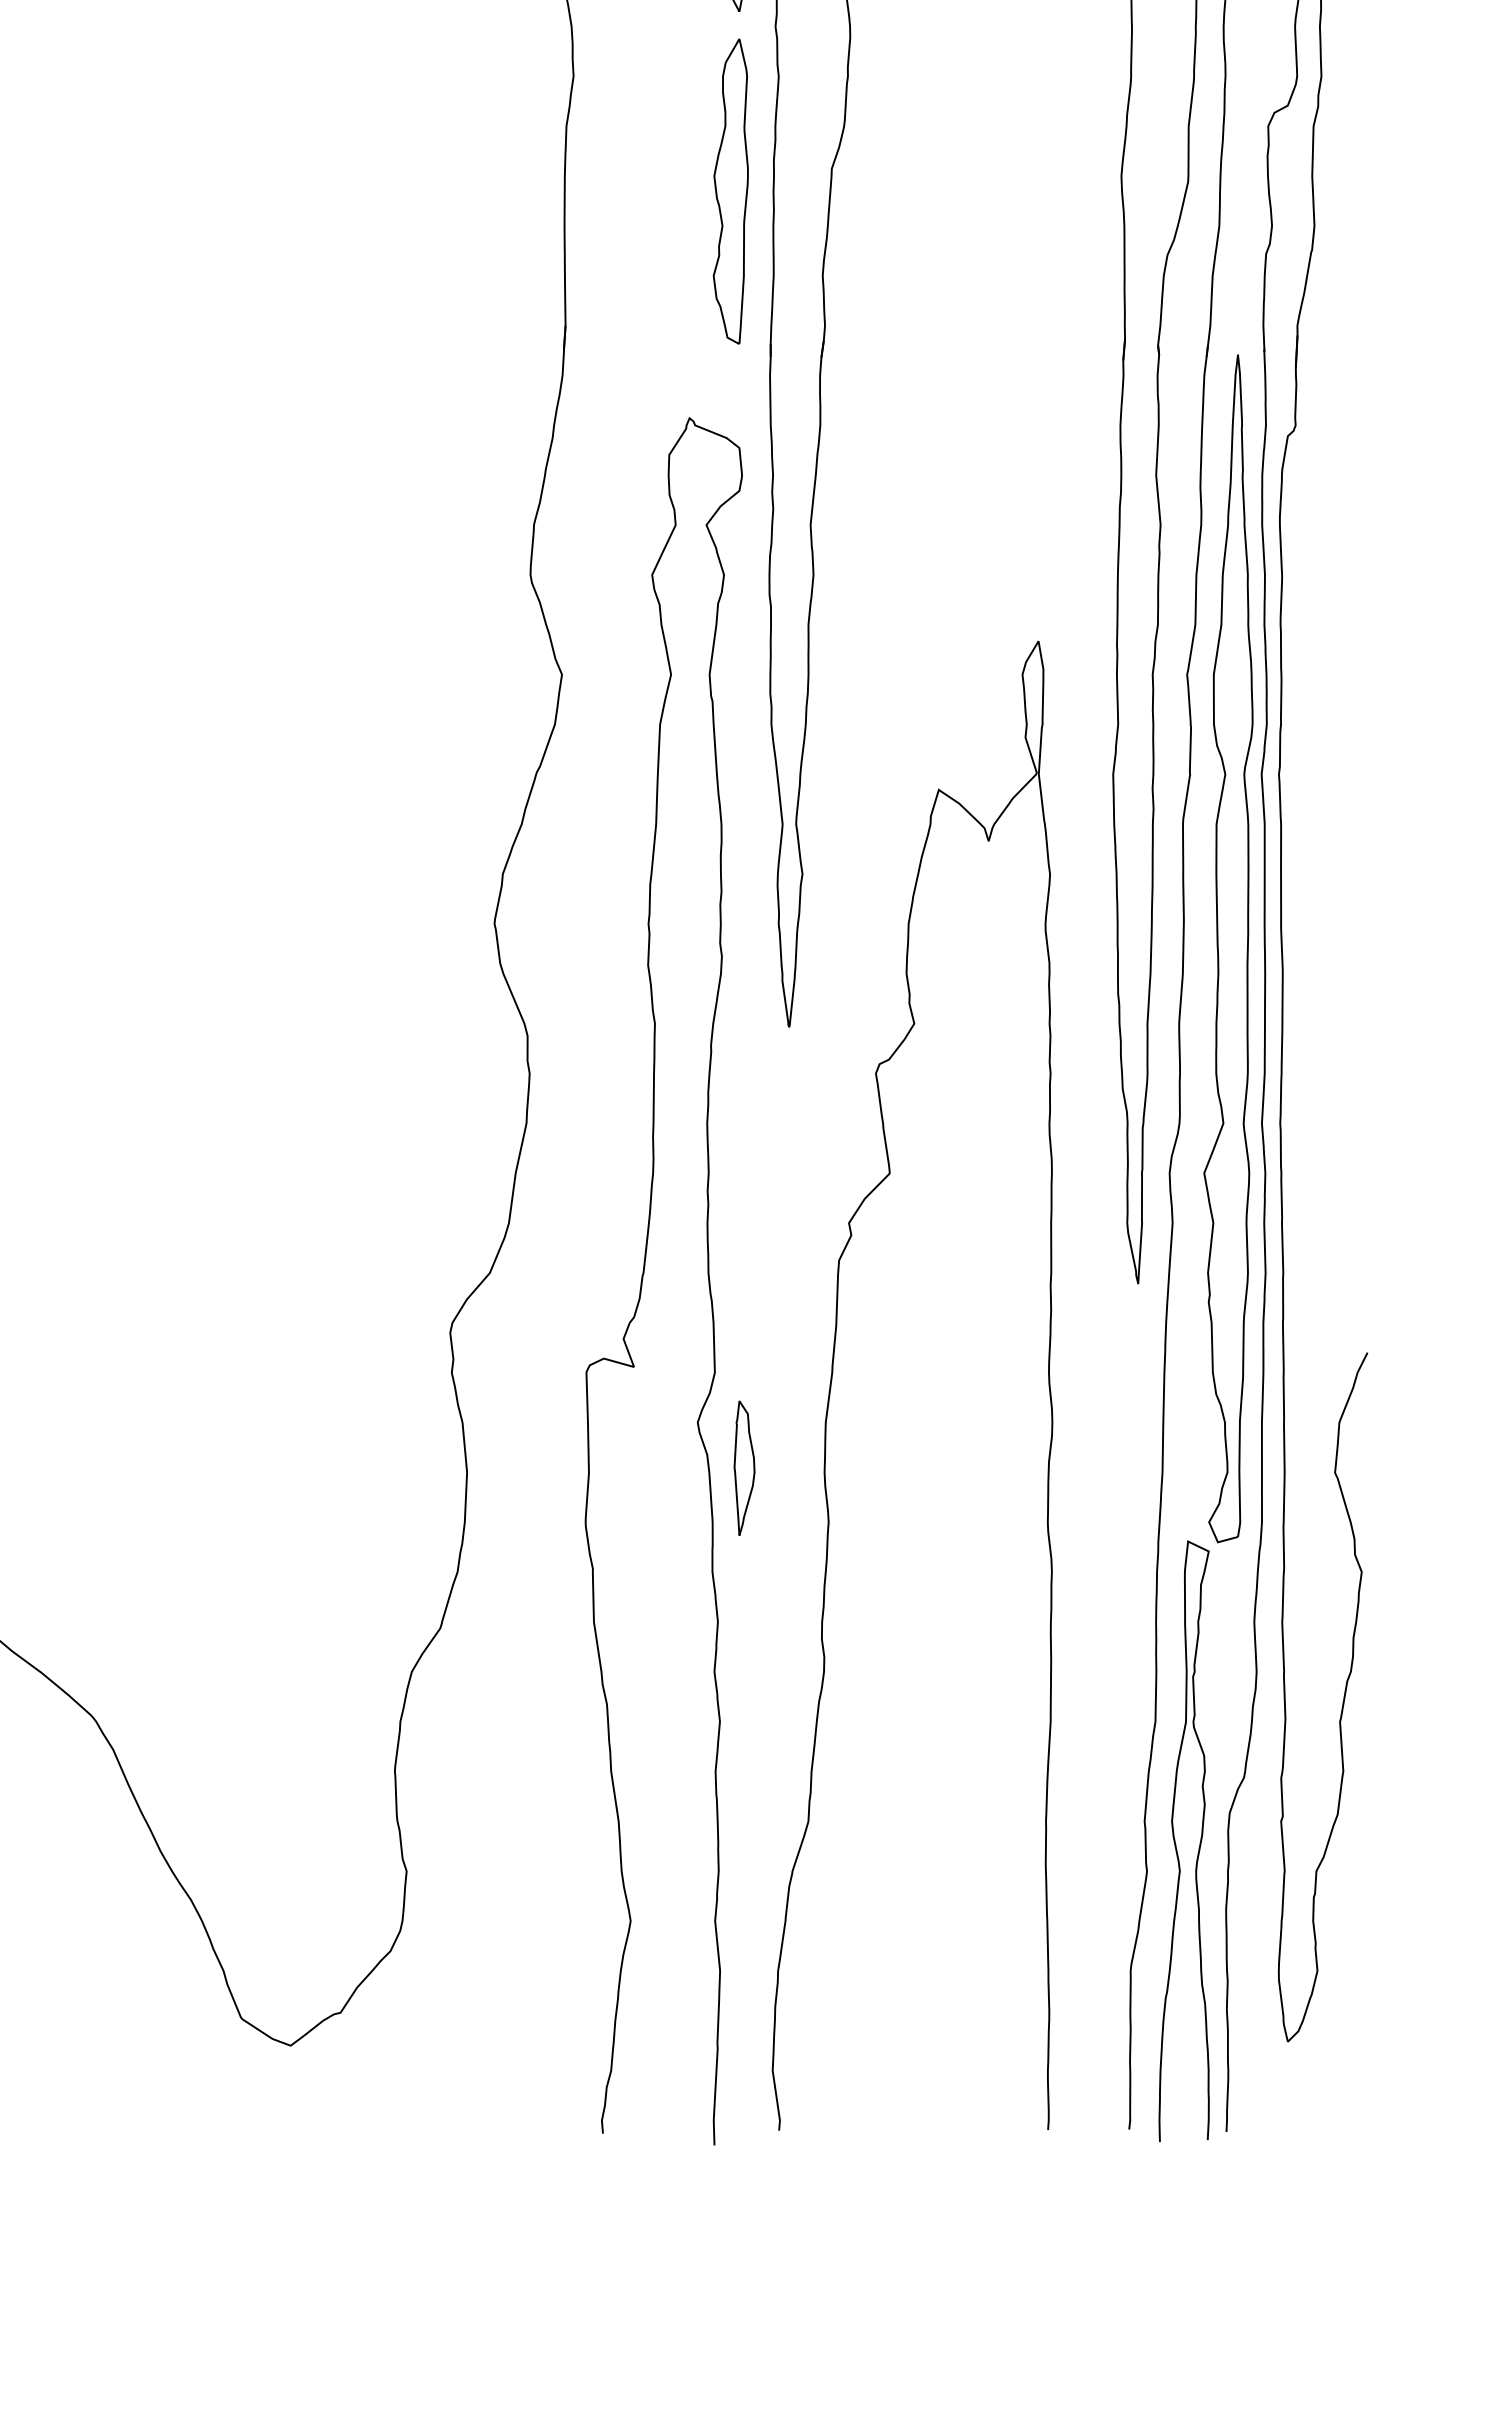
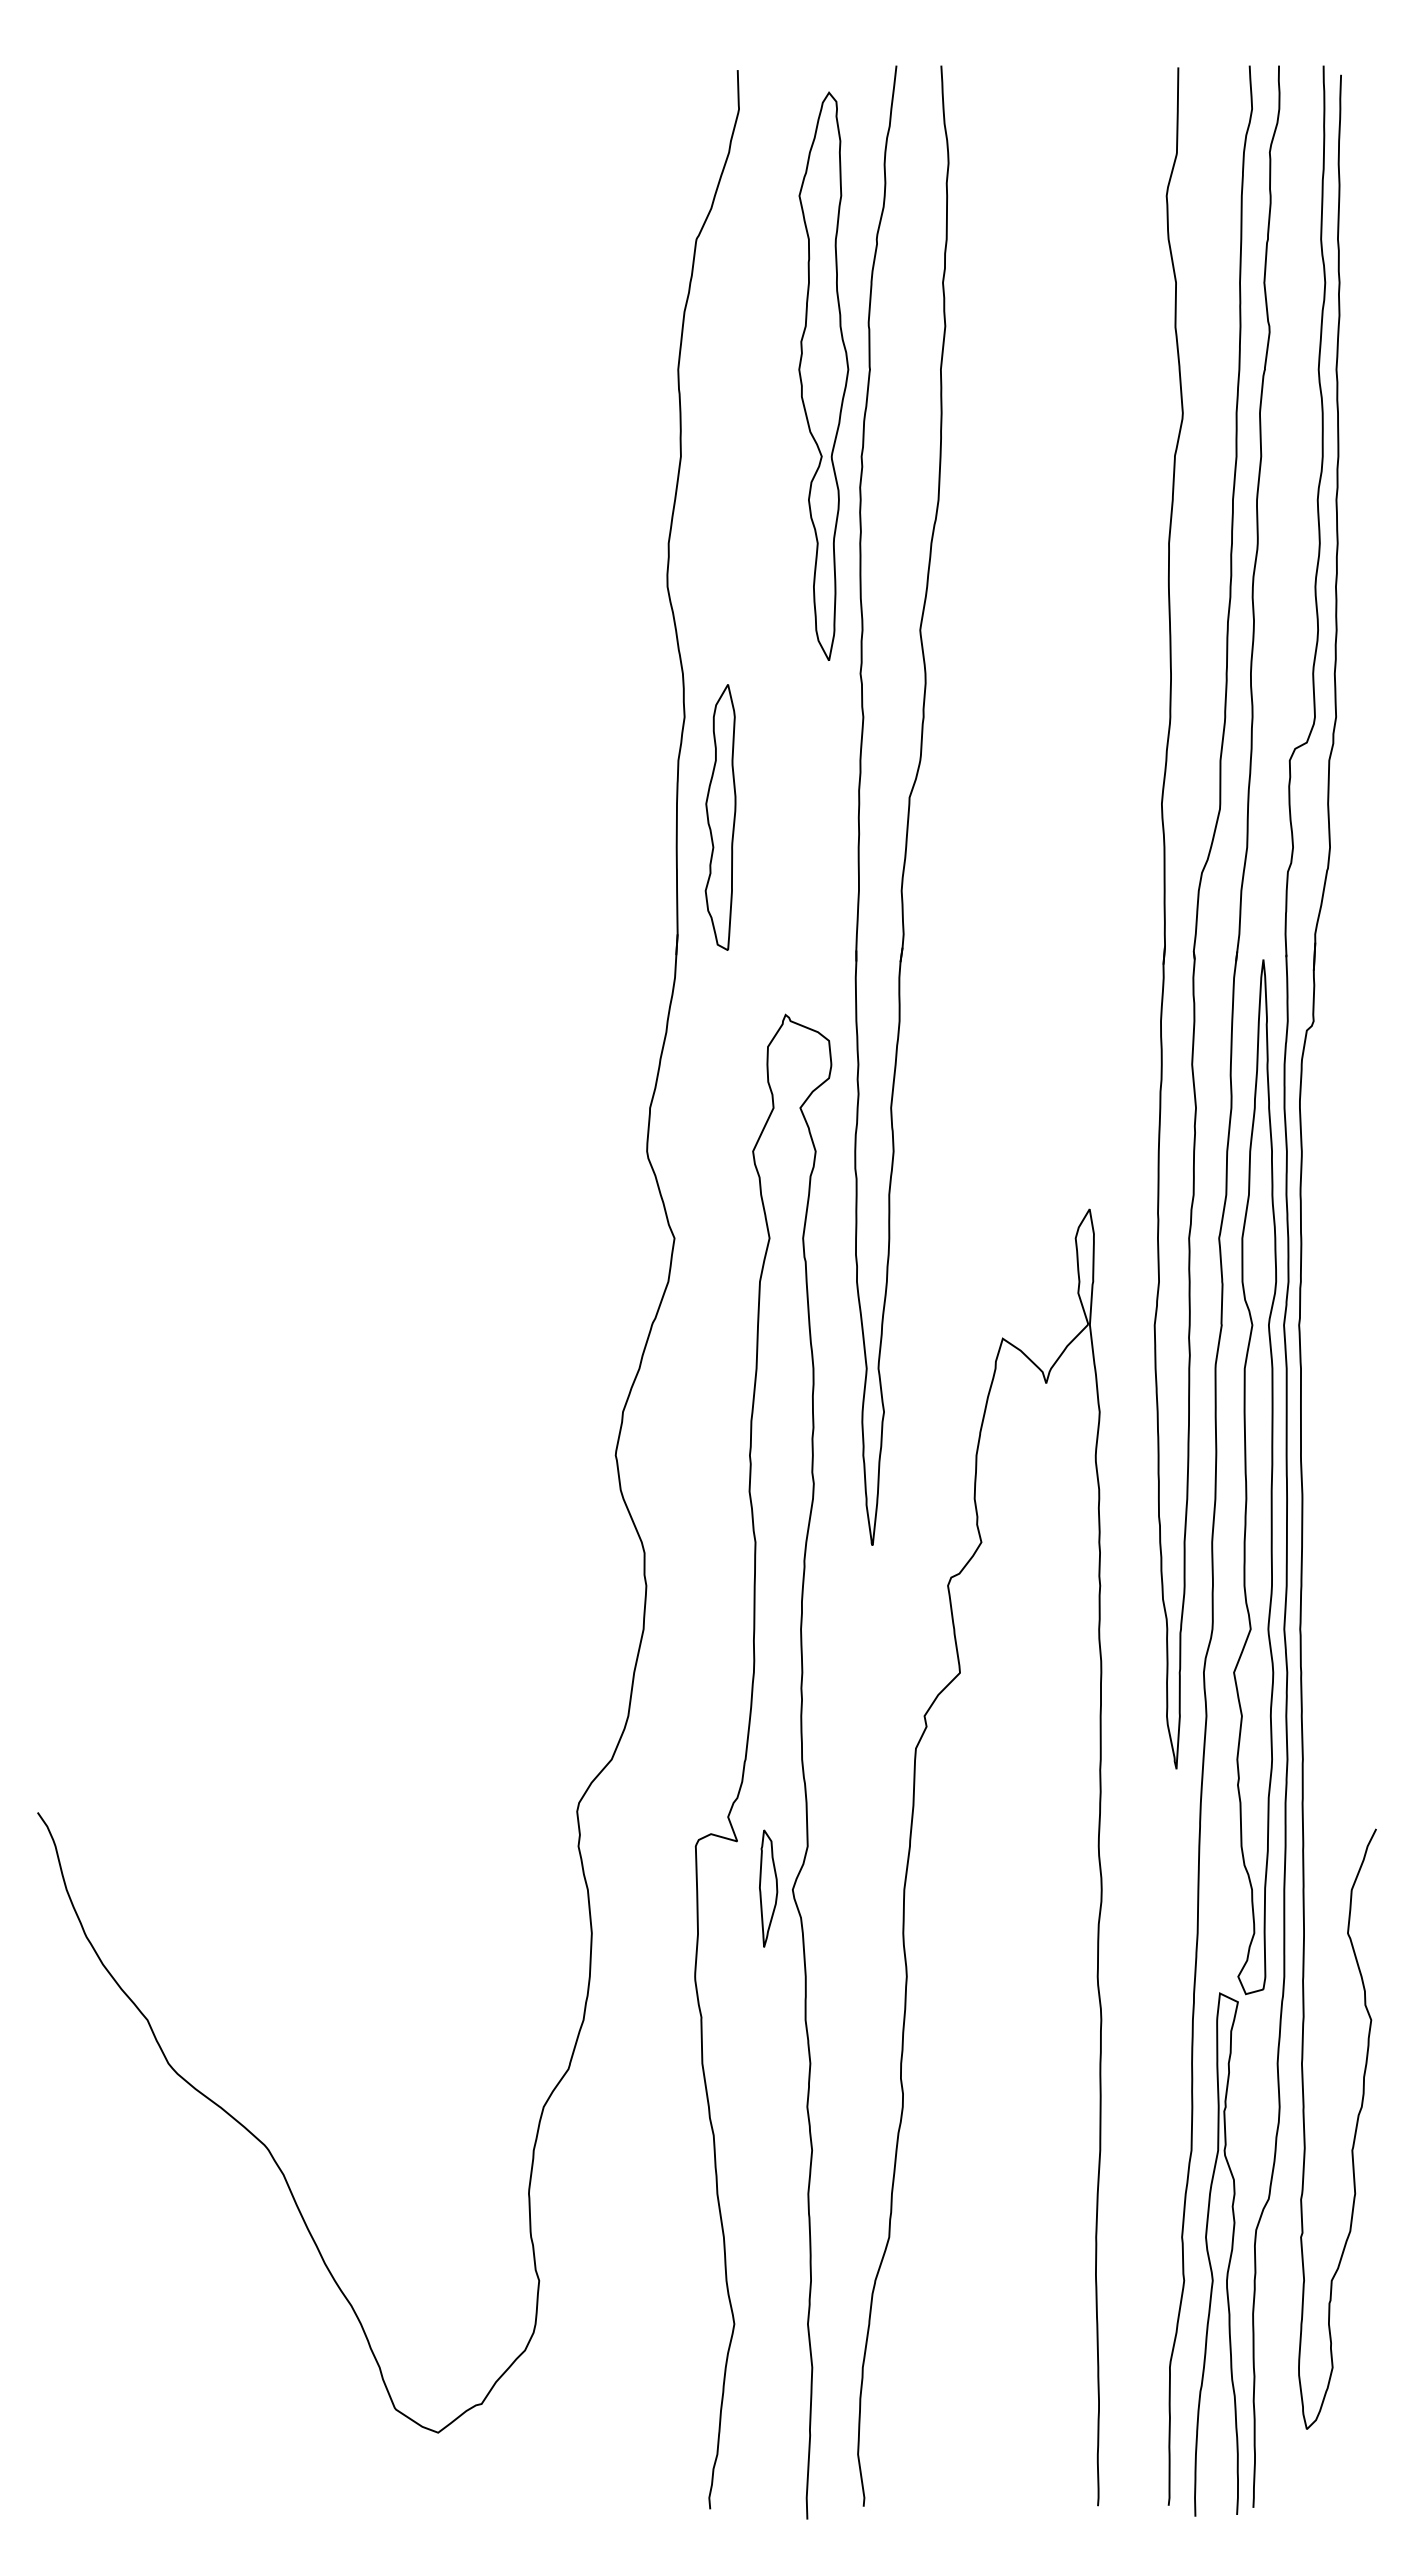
part: (730, 191) -> (720, 817), moved
part: (744, 1468) -> (768, 1888), moved

